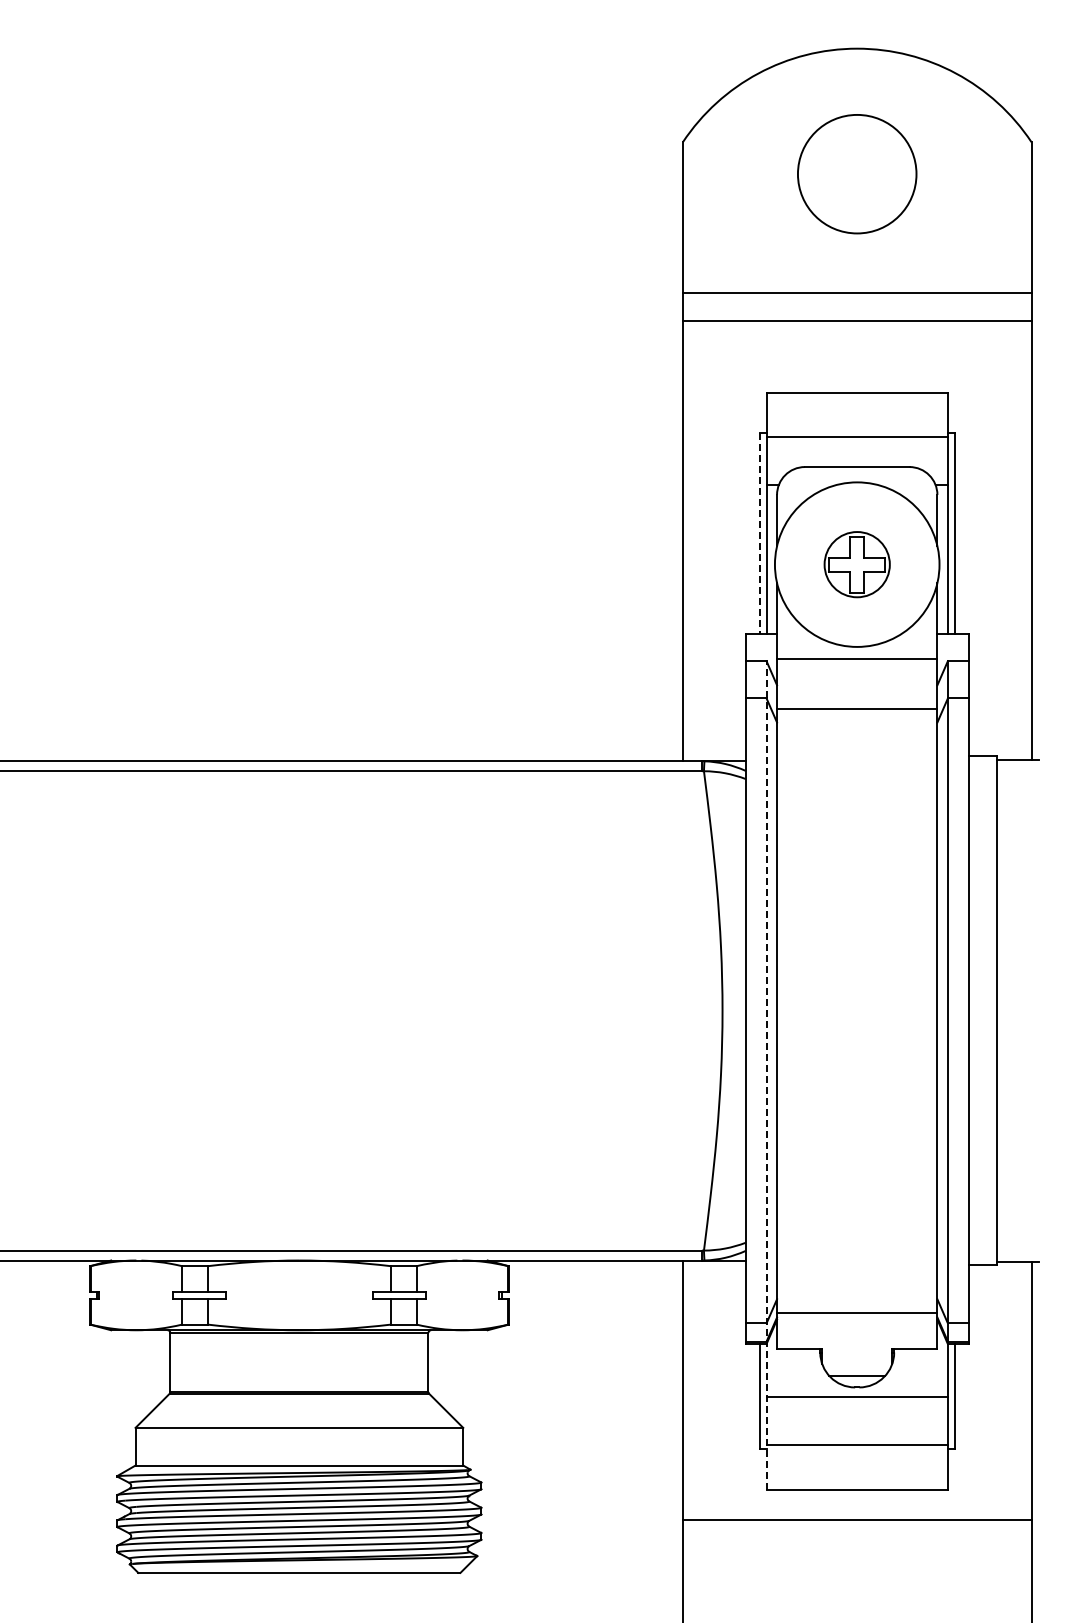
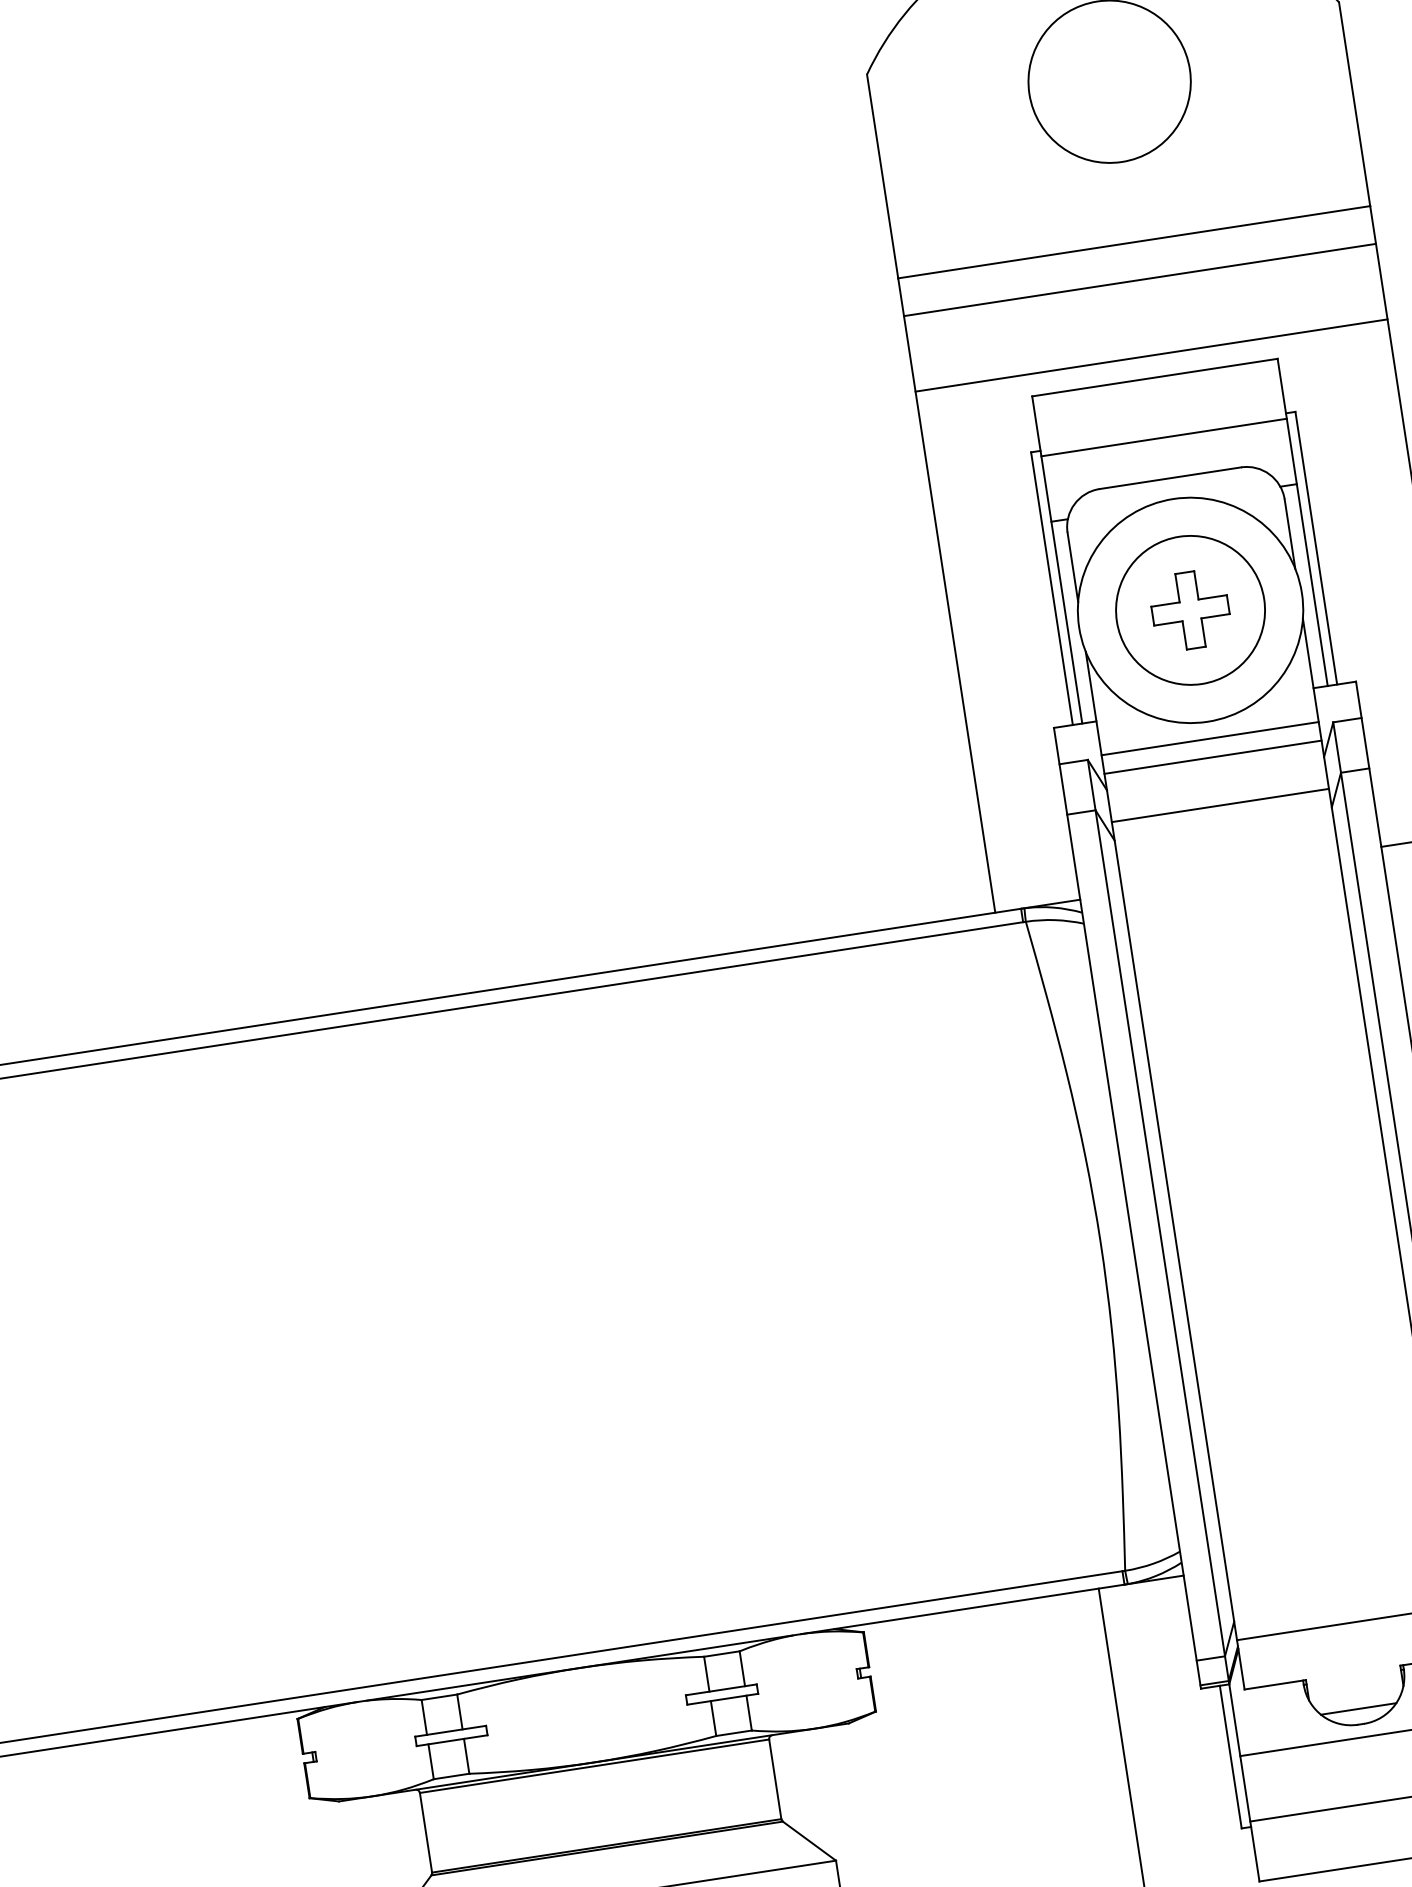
line: (856, 376) -> (1150, 355), added
line: (759, 533) -> (1051, 588), dashed -> solid
circle: (856, 564) -> (1189, 610), size x1.67
line: (857, 673) -> (1213, 757), added
line: (766, 1074) -> (1173, 1319), dashed -> solid

